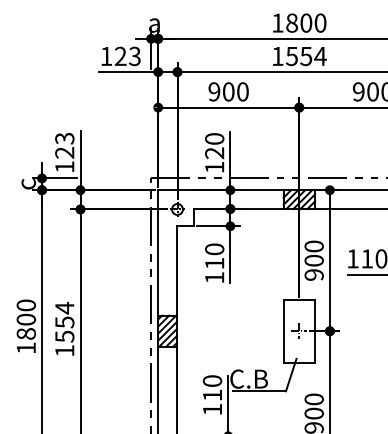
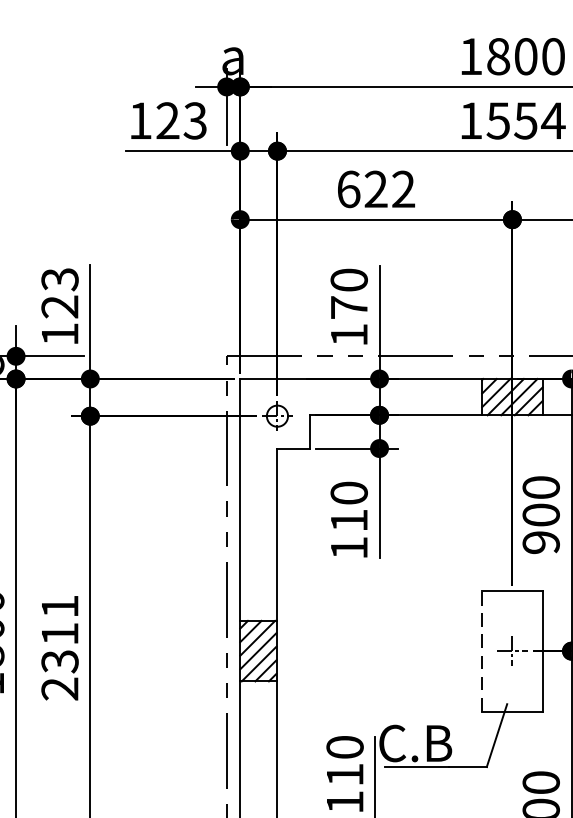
text: (228, 91) -> (375, 188), 900 -> 622
text: (214, 153) -> (348, 308), 120 -> 170
text: (64, 328) -> (59, 645), 1554 -> 2311
line: (283, 330) -> (481, 649), solid -> dashed

